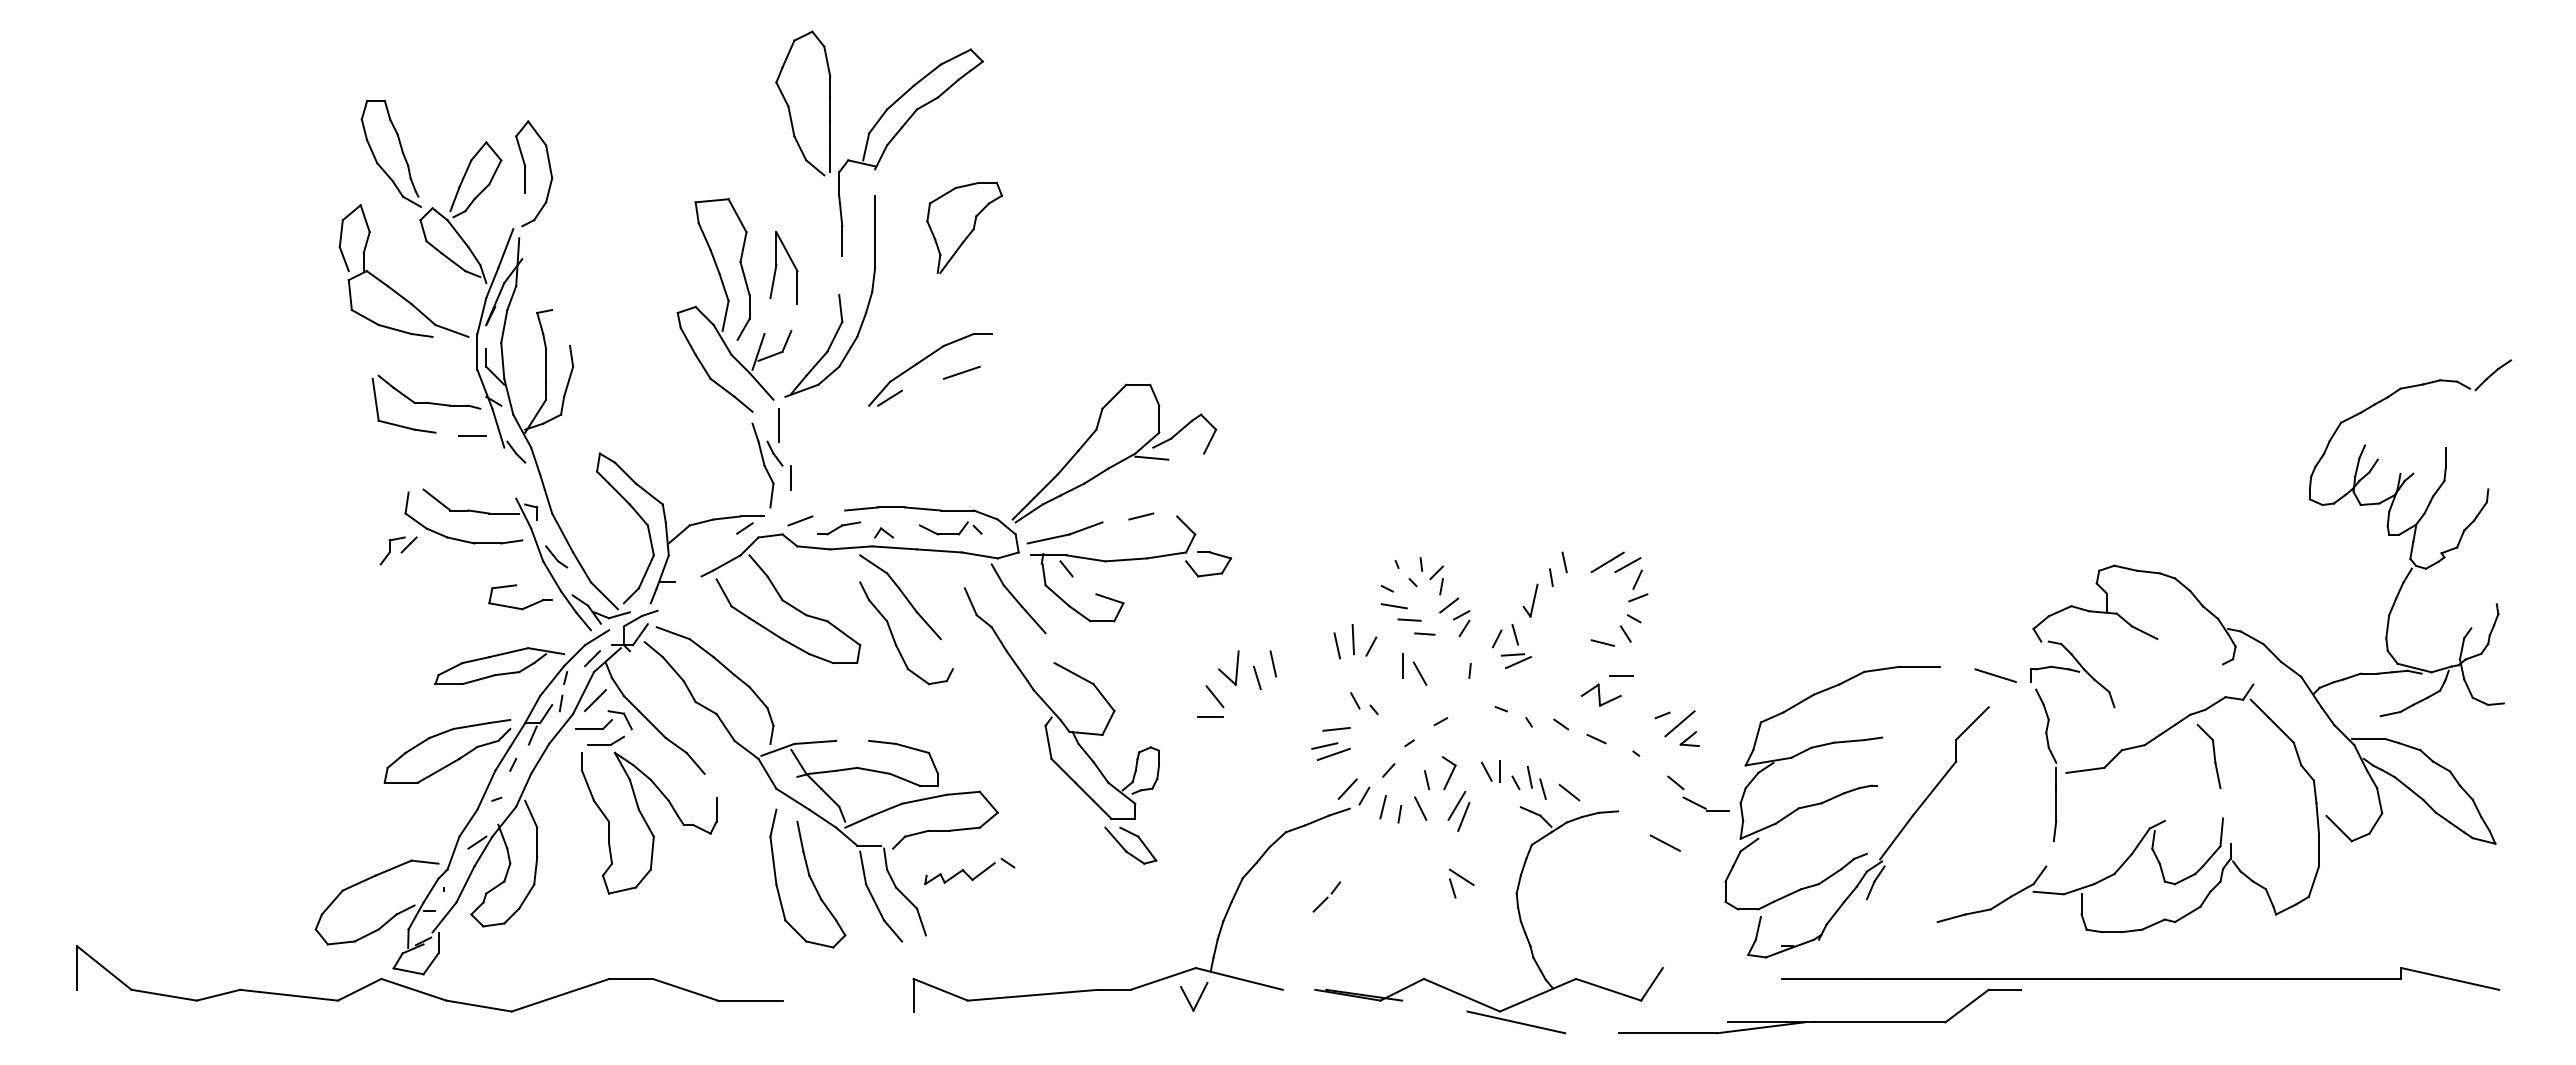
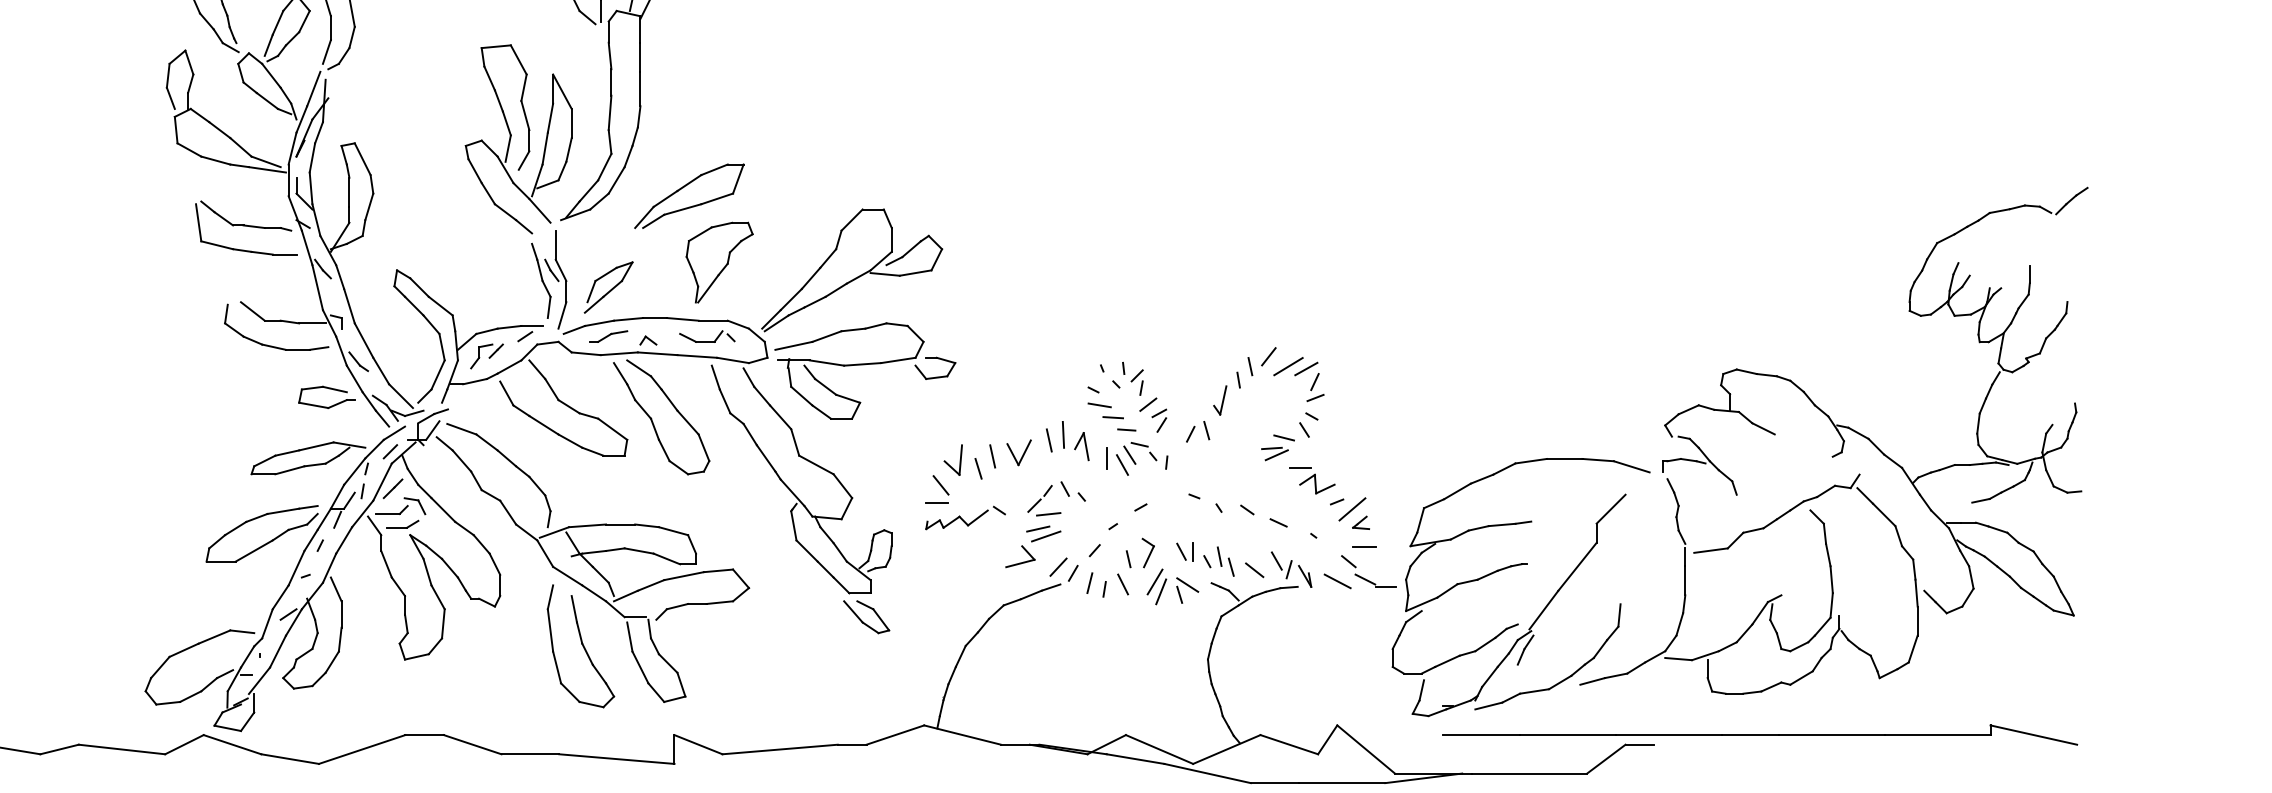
line: (875, 181) -> (640, 29), added
line: (520, 206) -> (326, 51), added
part: (964, 227) -> (719, 262), moved
line: (840, 275) -> (609, 112), added
line: (767, 315) -> (545, 148), added
line: (794, 317) -> (569, 149), added
line: (561, 327) -> (363, 158), added
line: (453, 339) -> (267, 169), added
line: (985, 349) -> (738, 178), added
line: (922, 384) -> (682, 209), added
line: (447, 433) -> (262, 252), added
line: (785, 453) -> (561, 270), added
line: (1186, 456) -> (915, 272), added
line: (510, 472) -> (317, 287), added
part: (839, 472) -> (608, 287), added
line: (786, 504) -> (562, 315), added
line: (828, 513) -> (599, 323), added
line: (1165, 514) -> (897, 324), added
line: (1115, 520) -> (853, 329), added
part: (398, 550) -> (486, 356), moved
line: (1585, 551) -> (1268, 356), added
line: (852, 570) -> (620, 373), added
line: (959, 574) -> (715, 377), added
line: (687, 579) -> (474, 381), added
line: (1084, 585) -> (825, 387), added
line: (529, 588) -> (334, 389), added
line: (1049, 648) -> (794, 442), added
line: (1378, 652) -> (1085, 446), added
part: (1441, 652) -> (1141, 446), added
line: (946, 654) -> (703, 448), added
part: (1516, 661) -> (1275, 454), moved
line: (1957, 667) -> (1597, 459), added
part: (1600, 694) -> (1316, 483), moved
line: (852, 740) -> (620, 524), added
line: (574, 741) -> (374, 525), added
line: (1693, 766) -> (1364, 547), added
part: (1305, 783) -> (1021, 562), added
line: (710, 785) -> (494, 563), added
part: (1611, 791) -> (1291, 569), added
line: (2221, 803) -> (1831, 579), added
line: (1664, 842) -> (1336, 580), moved
line: (2049, 853) -> (1679, 624), added
part: (969, 871) -> (965, 517), moved
part: (1461, 883) -> (1187, 590), moved
part: (1326, 896) -> (1039, 498), moved
part: (1917, 916) -> (1562, 679), added
line: (913, 938) -> (674, 699), added
line: (1304, 989) -> (1020, 744), added
line: (1695, 995) -> (1366, 749), added
part: (1194, 996) -> (1019, 452), moved
line: (848, 1005) -> (616, 758), added
line: (1434, 1005) -> (1135, 758), added
line: (1592, 1033) -> (1275, 783), added

